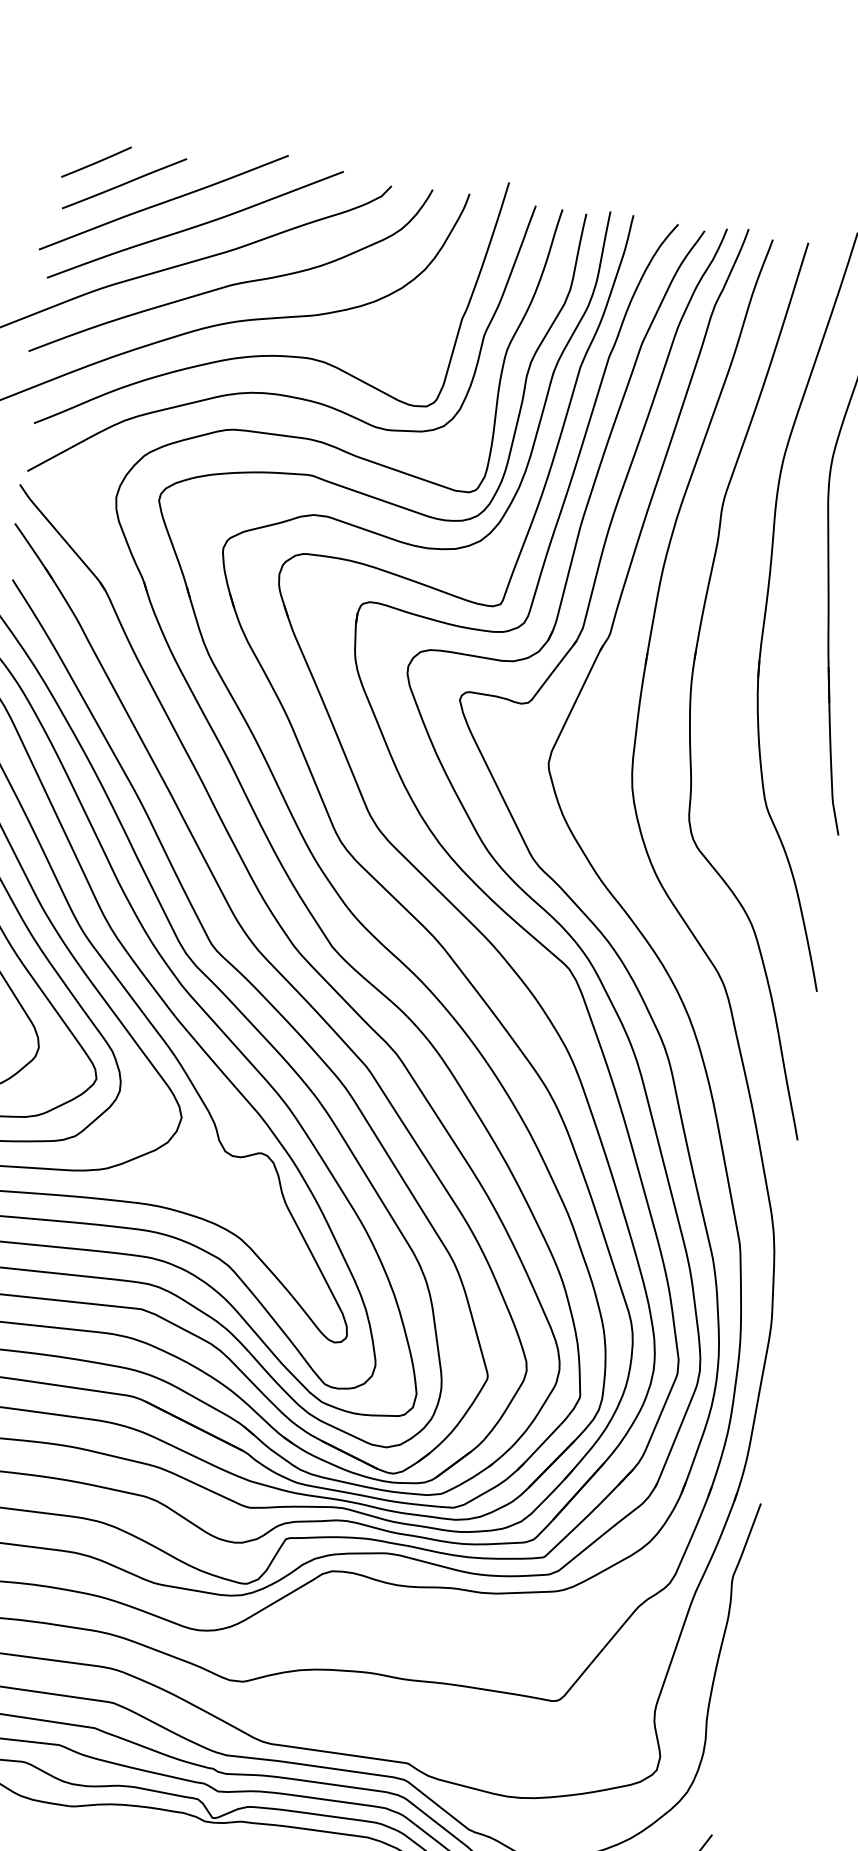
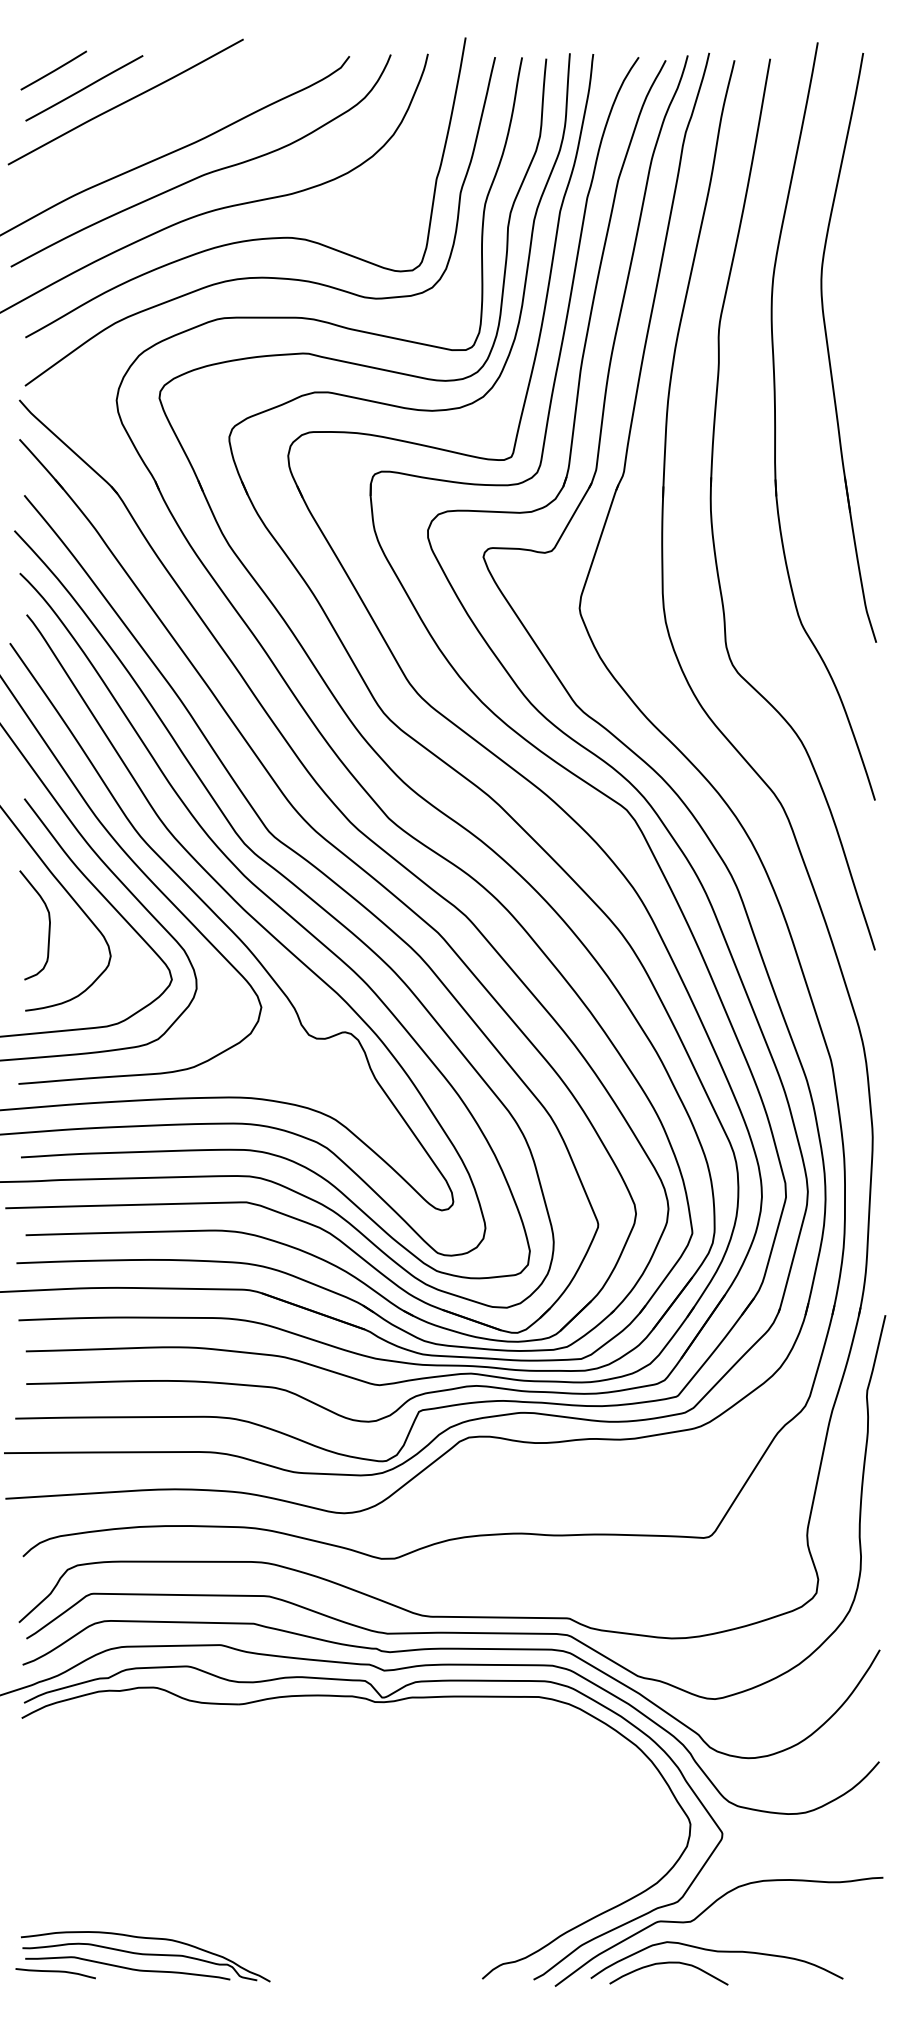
curve: (195, 225) -> (160, 120), removed

